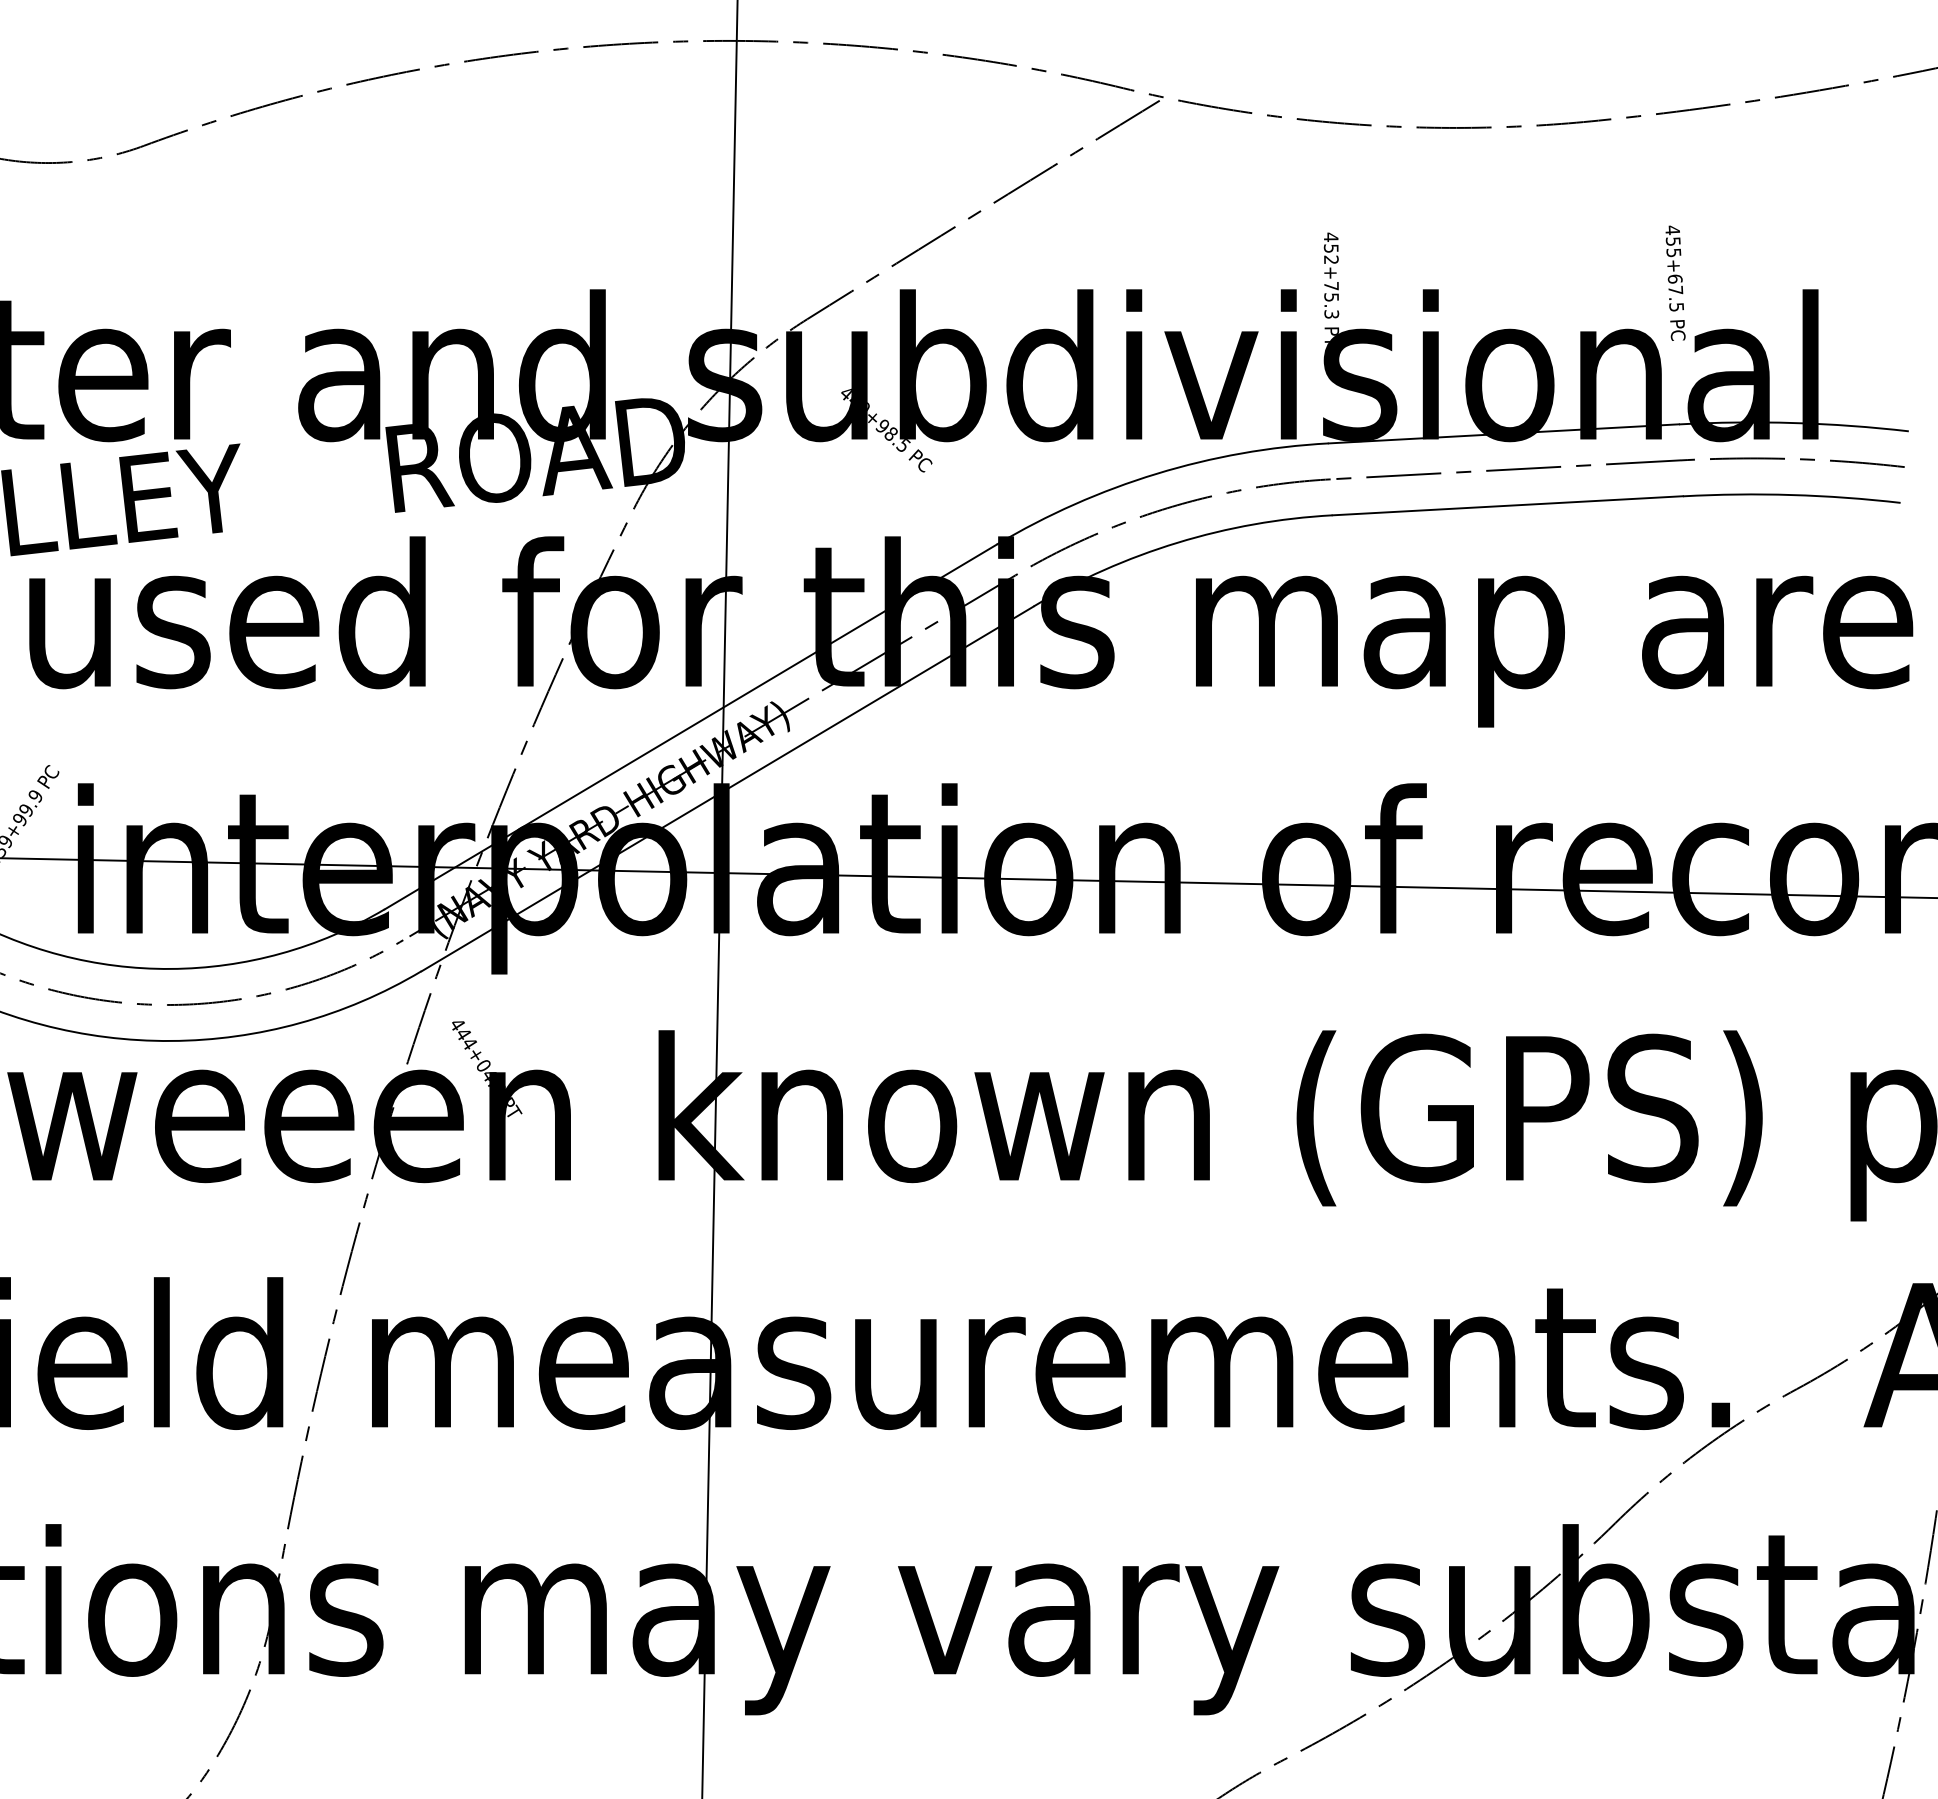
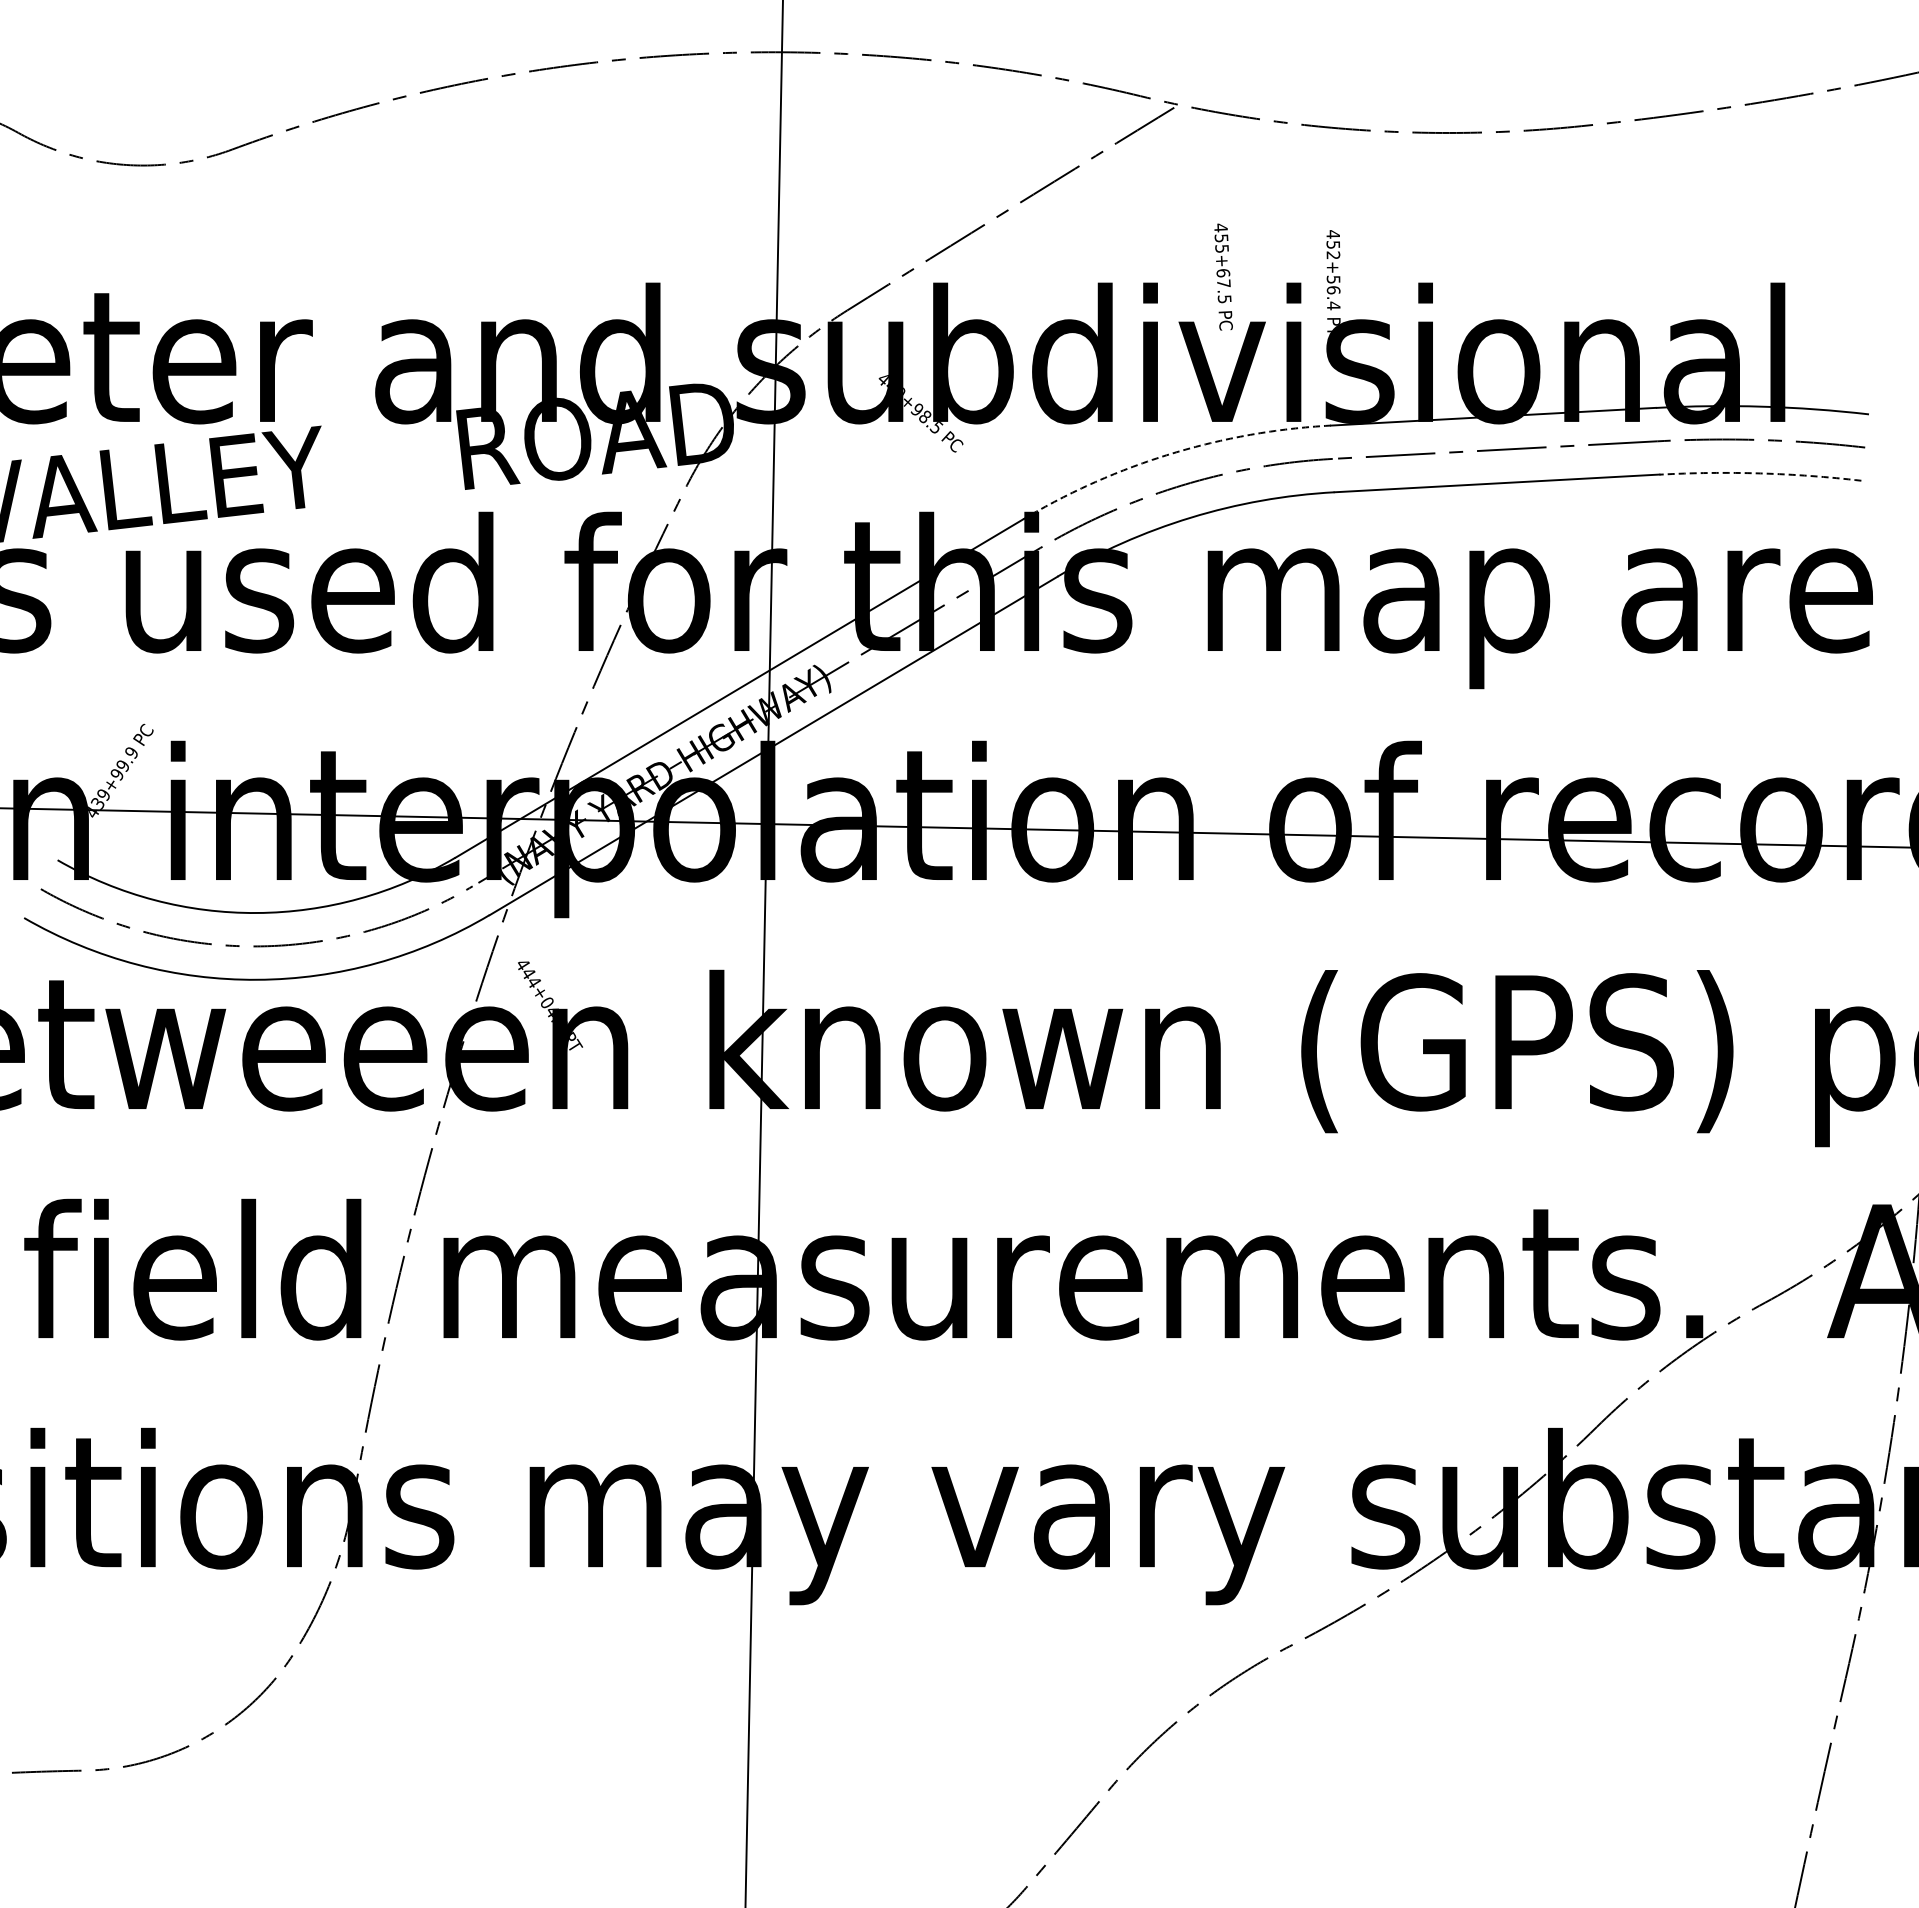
text: (1675, 282) -> (1223, 276), moved
text: (1331, 299) -> (1333, 292), 452+75.3 -> 452+56.4
arc: (1156, 473) -> (1171, 453), solid -> dashed
arc: (1791, 495) -> (1760, 473), solid -> dashed

